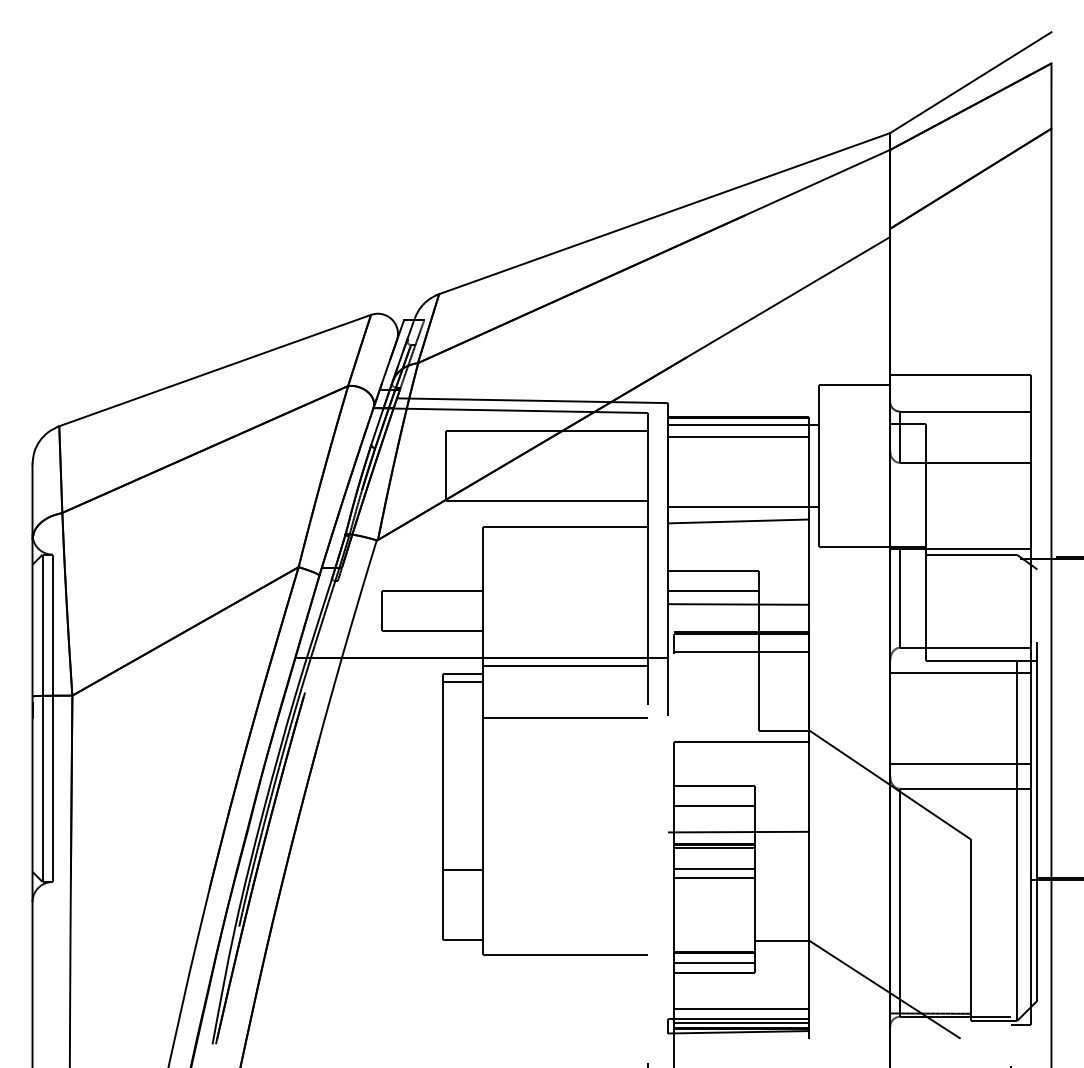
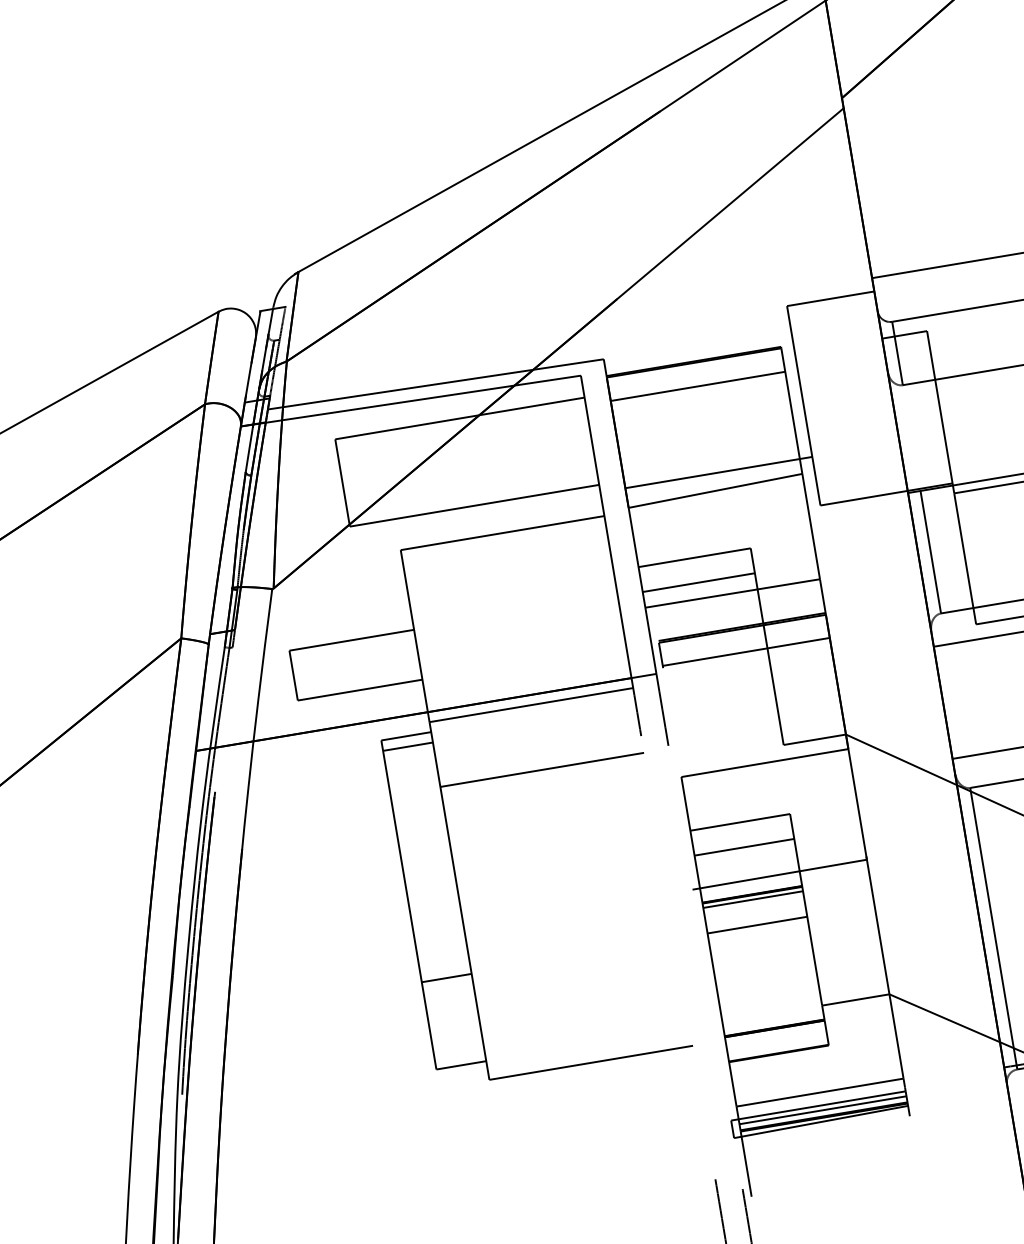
line: (743, 424) -> (701, 370), removed
line: (714, 877) -> (759, 935), removed
line: (714, 963) -> (776, 1042), removed

